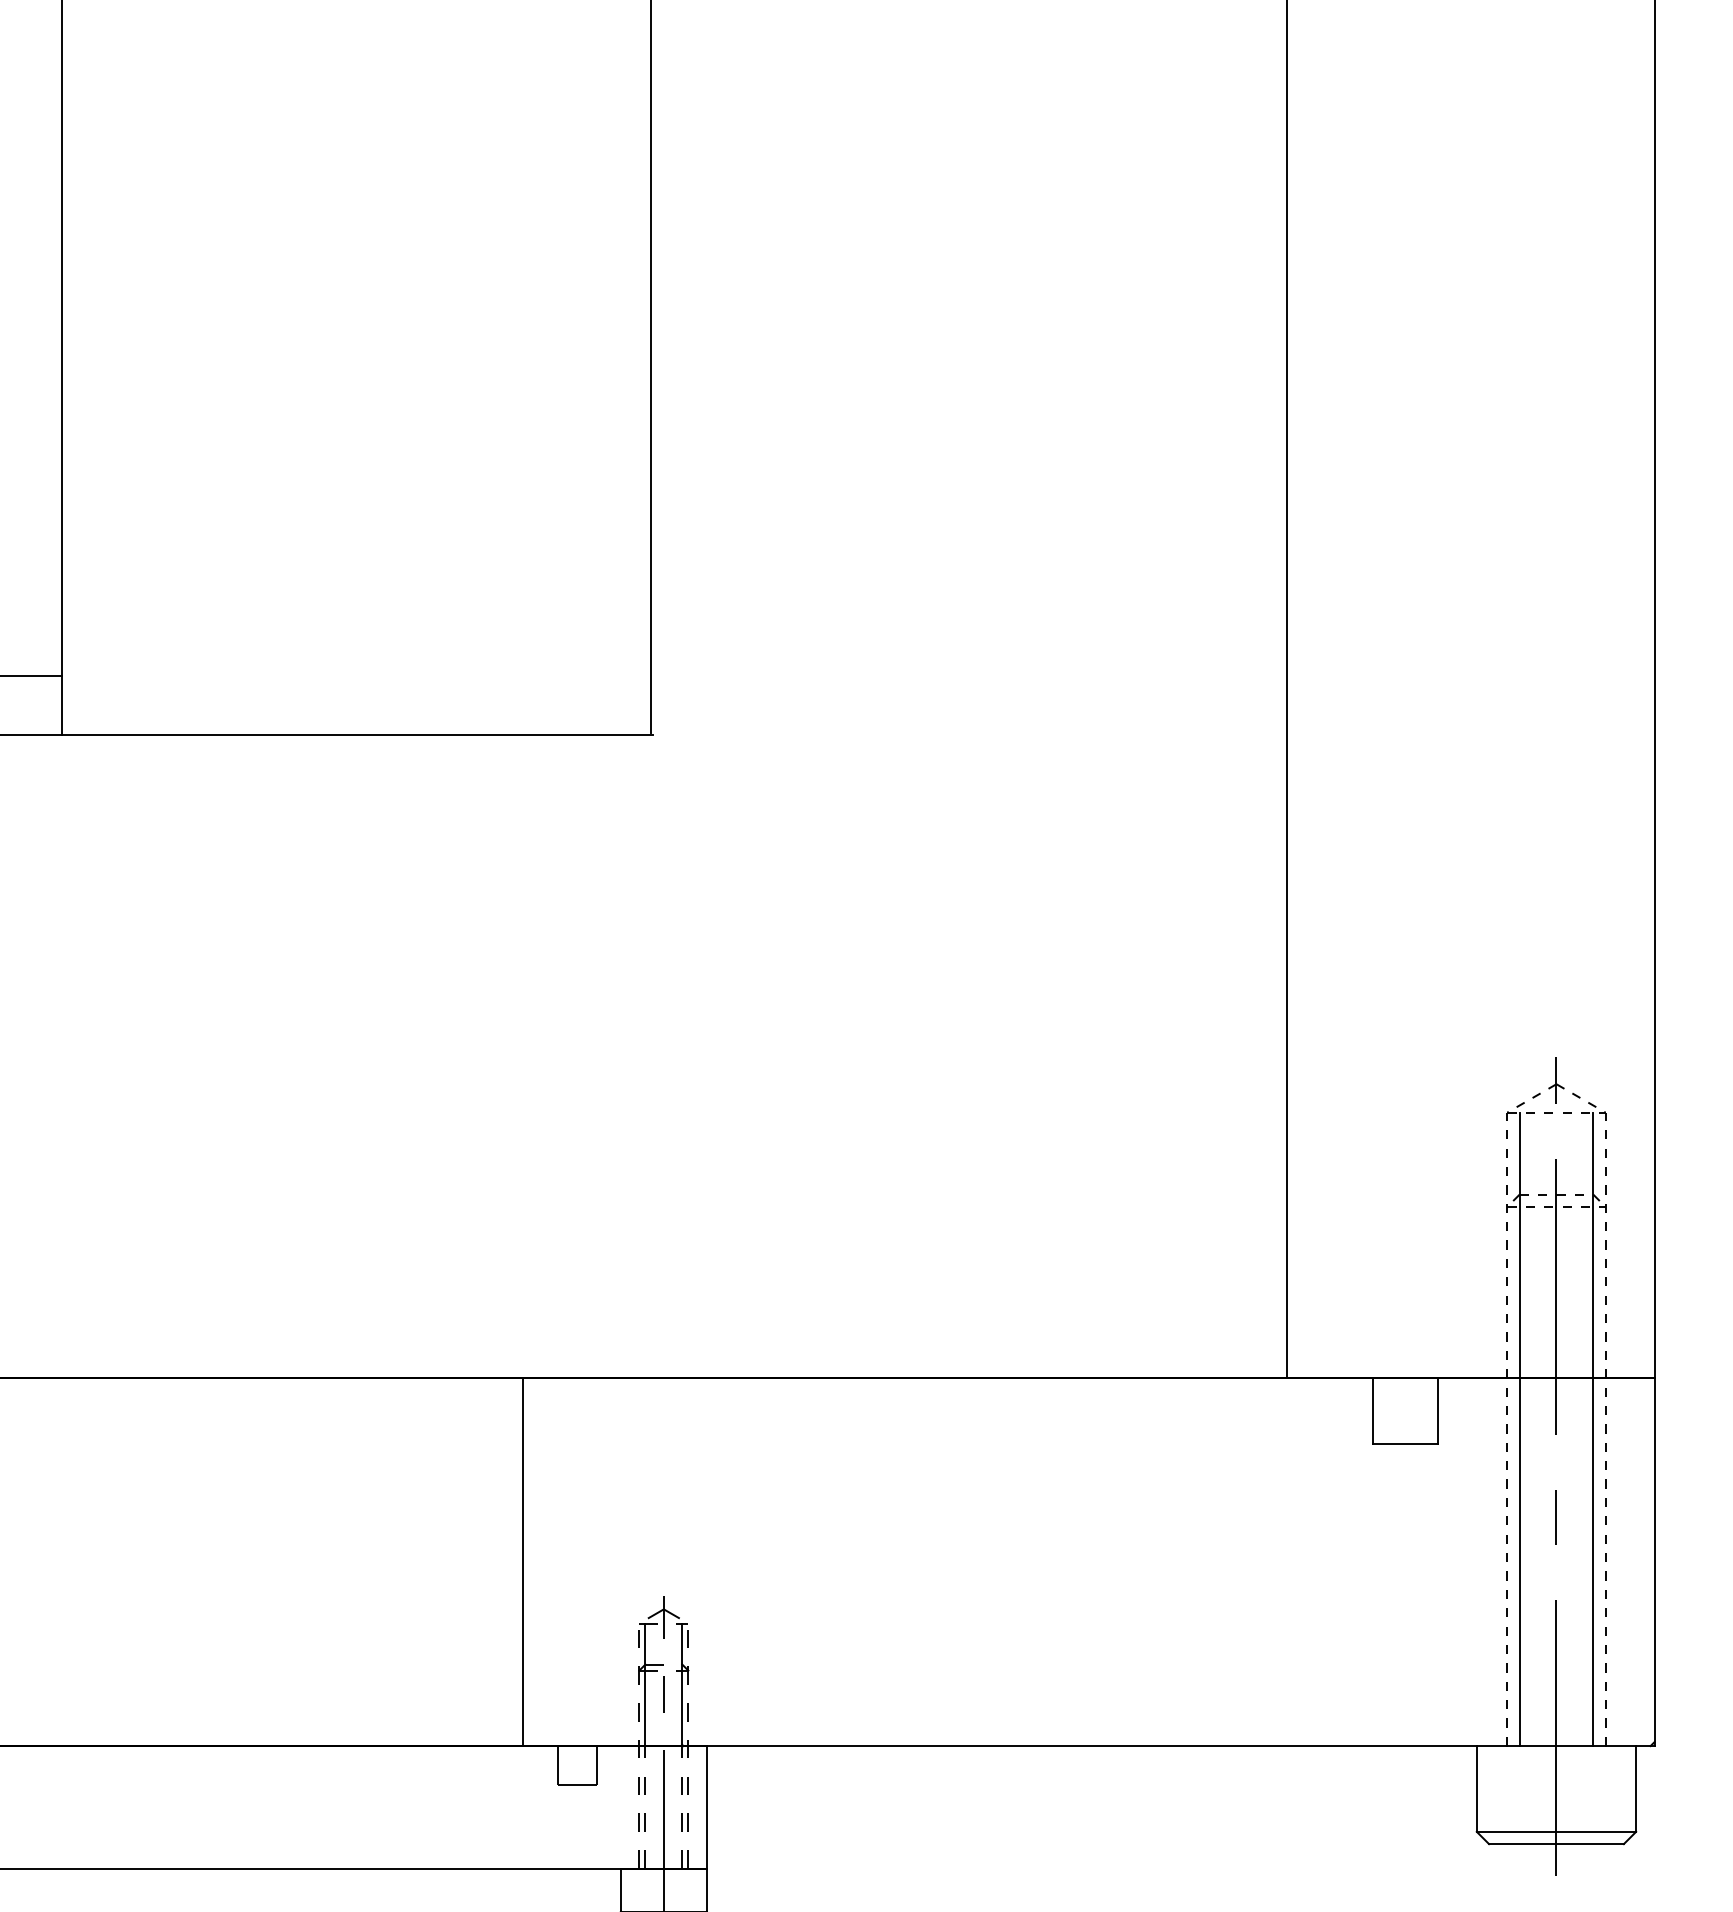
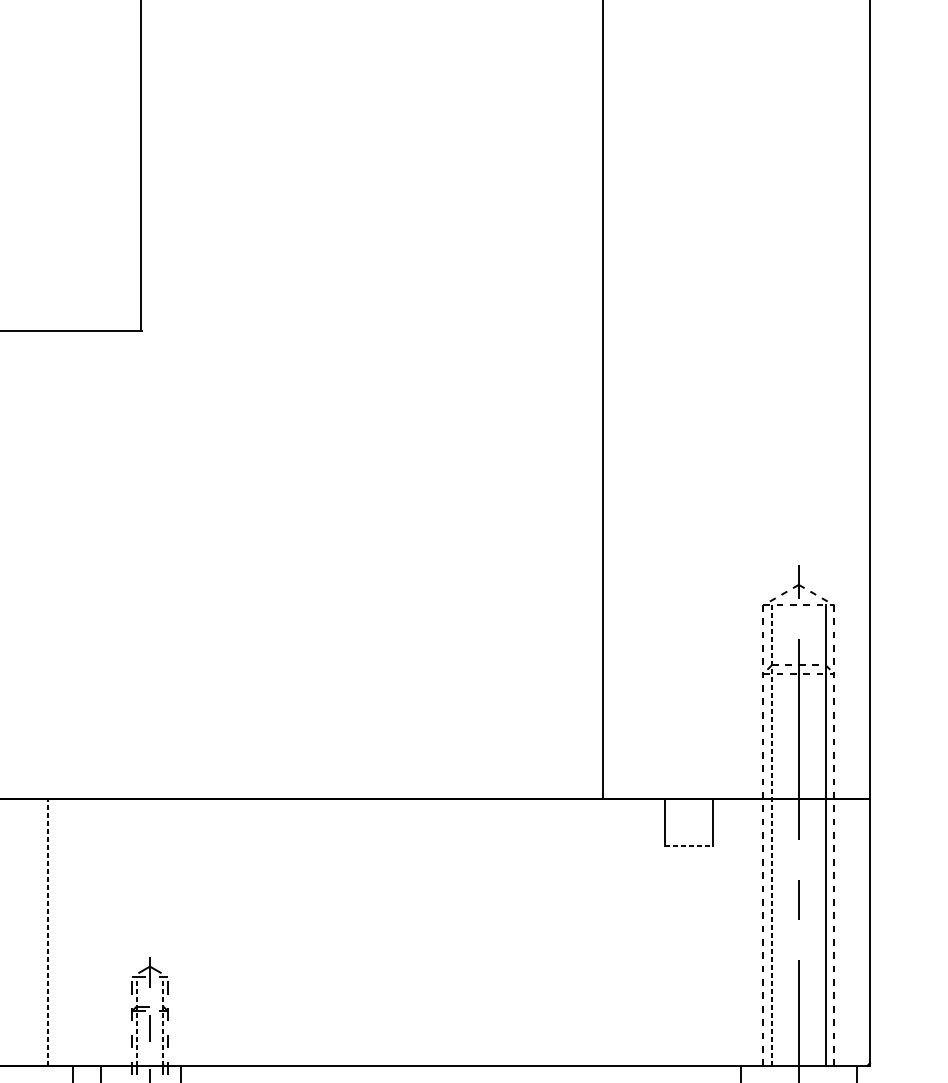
line: (1519, 1429) -> (771, 835), solid -> dashed
line: (1405, 1443) -> (689, 846), solid -> dashed
line: (522, 1562) -> (47, 932), solid -> dashed
line: (645, 1684) -> (136, 1021), solid -> dashed
line: (682, 1684) -> (163, 1021), solid -> dashed

